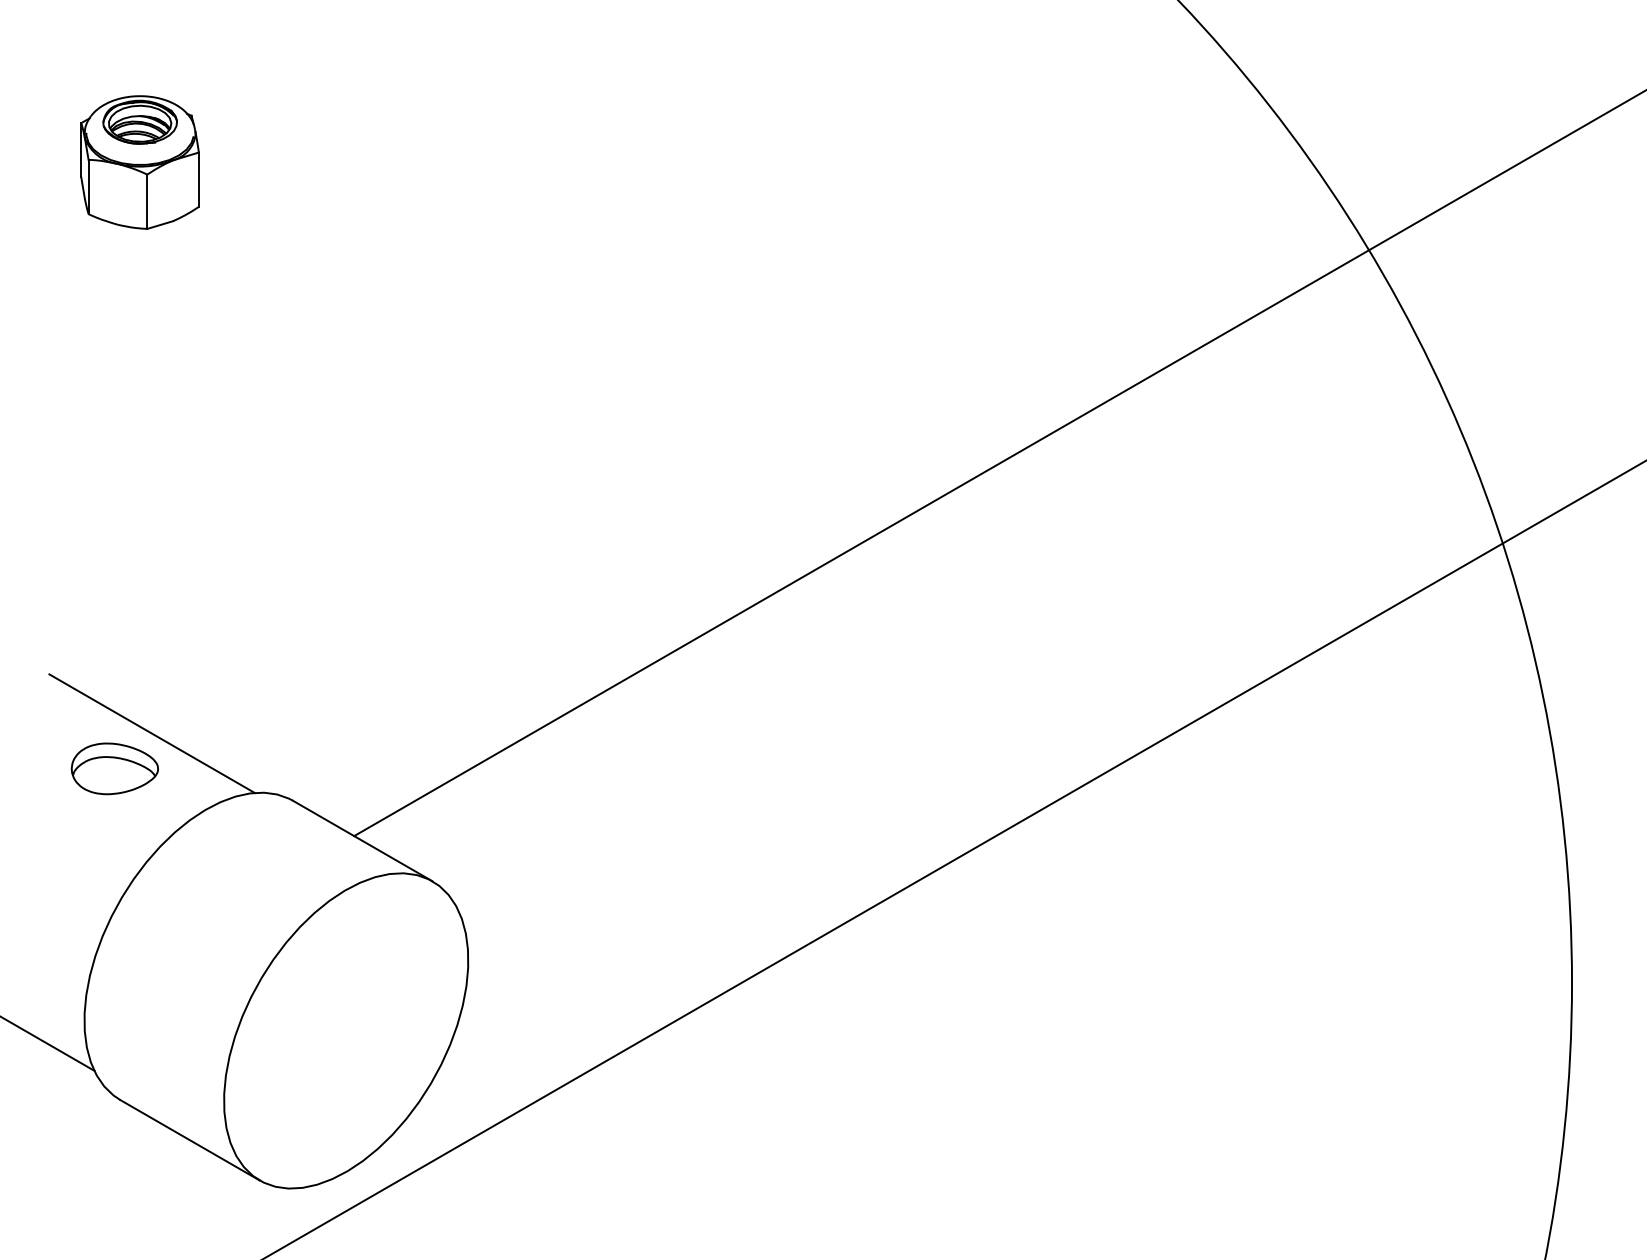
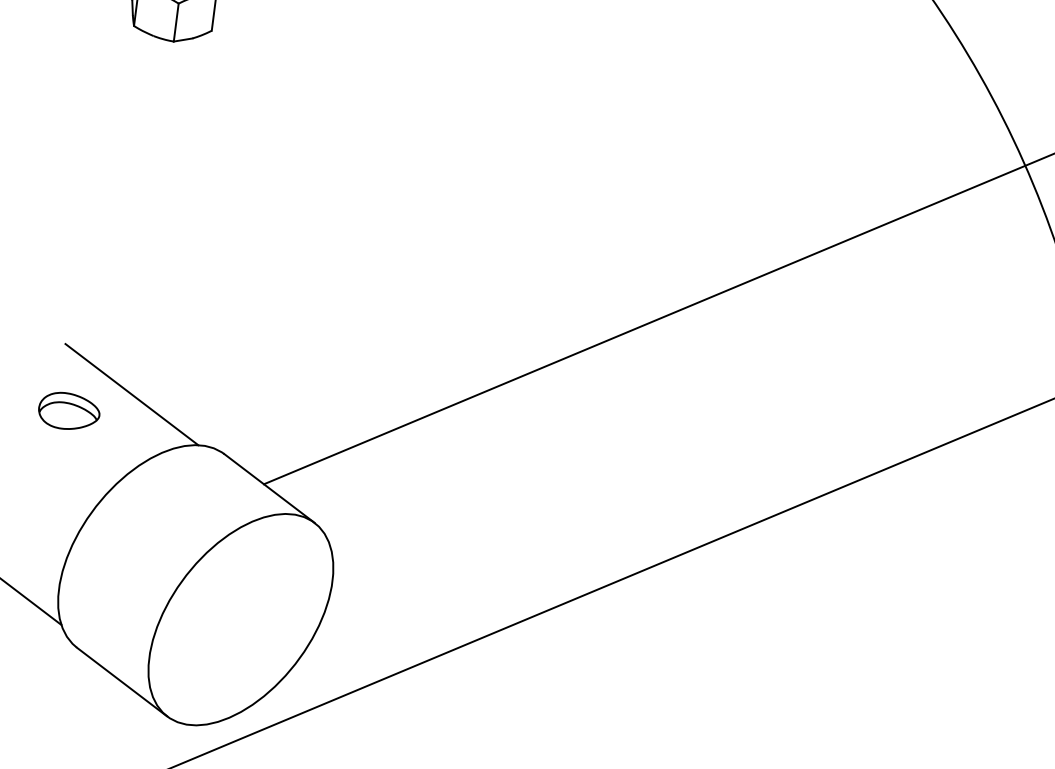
part: (114, 768) -> (69, 411), moved

